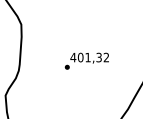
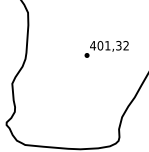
text: (86, 61) -> (106, 49), moved

